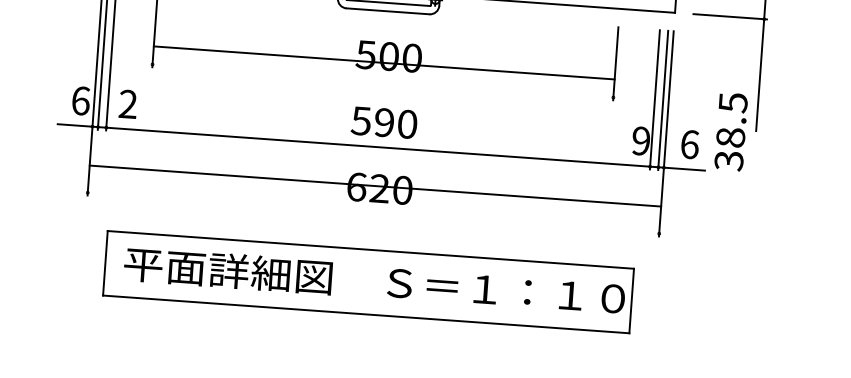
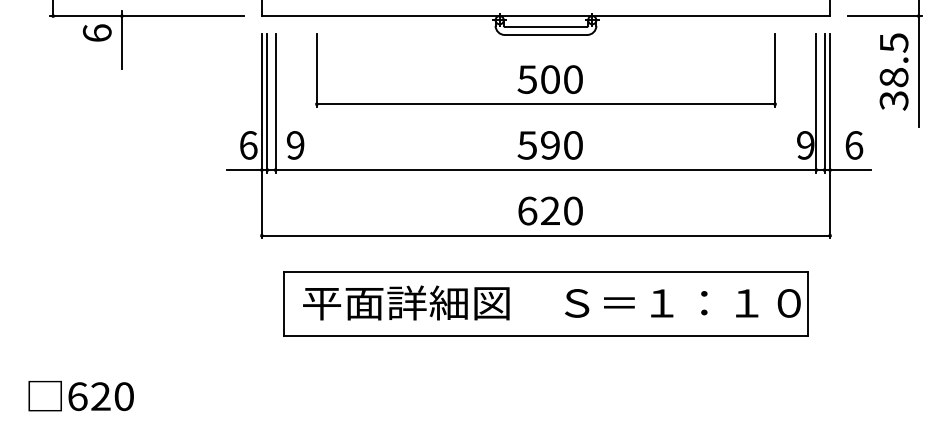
line: (383, 63) -> (545, 104), moved
text: (128, 104) -> (295, 145), 2 -> 9
text: (730, 131) -> (893, 71), moved
line: (374, 185) -> (545, 235), moved

